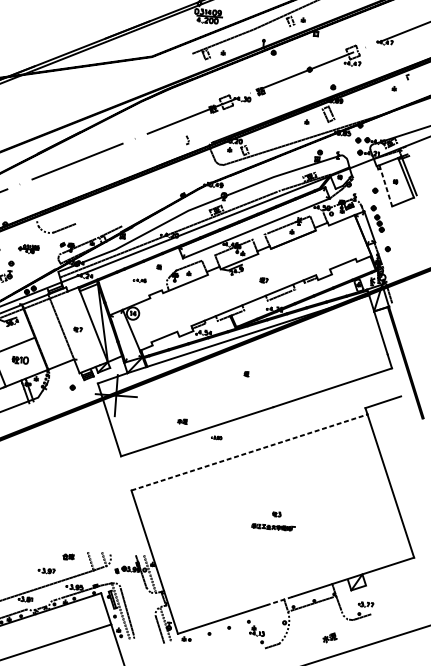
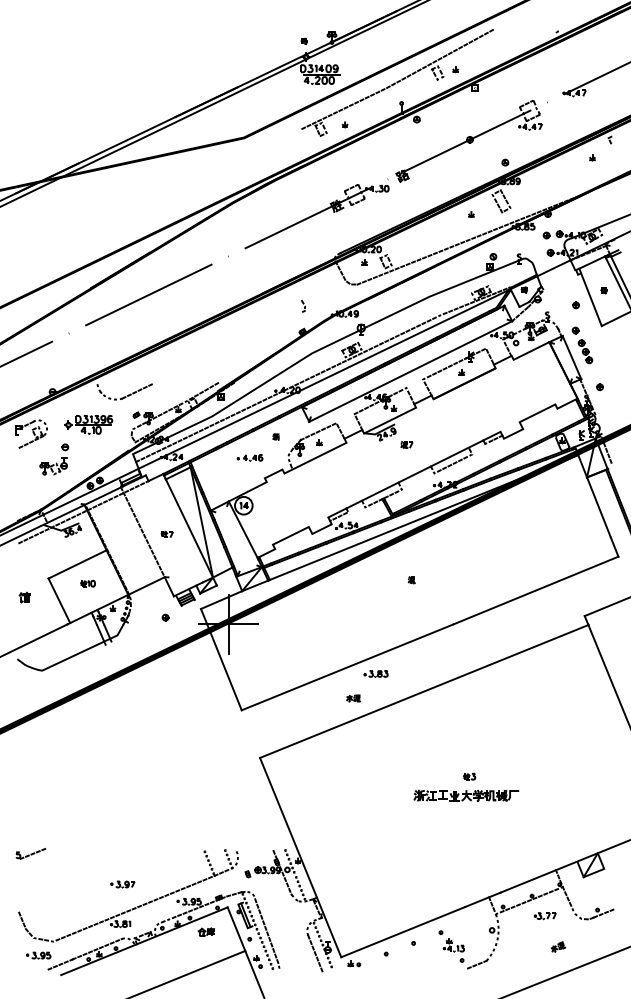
part: (187, 139) -> (303, 305), moved
line: (385, 185) -> (590, 297), dashed -> solid
part: (28, 248) -> (88, 424), size x1.67
part: (139, 280) -> (249, 457), size x1.43
part: (263, 280) -> (406, 444), moved
part: (19, 359) -> (87, 583), size x0.62
part: (182, 421) -> (353, 698), moved
part: (216, 437) -> (375, 673), size x1.67
line: (249, 452) -> (424, 691), dashed -> solid
part: (273, 527) -> (466, 795), size x1.67
part: (67, 556) -> (205, 931), moved
part: (46, 571) -> (122, 884), moved
line: (279, 600) -> (482, 899), dashed -> solid
part: (365, 604) -> (544, 916), moved
part: (330, 637) -> (558, 946), size x0.71

